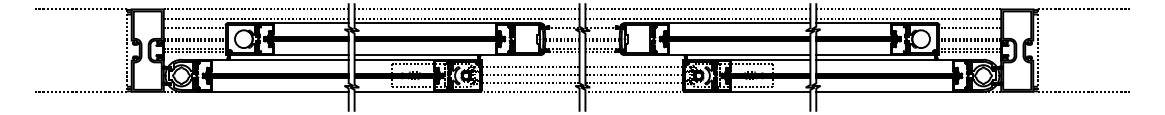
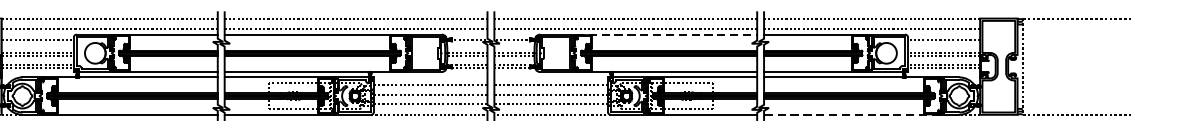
line: (732, 23) -> (666, 34), solid -> dashed
line: (891, 91) -> (851, 114), solid -> dashed

